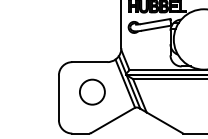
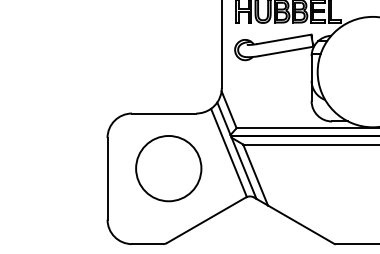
circle: (92, 91) -> (168, 167), size x1.43

